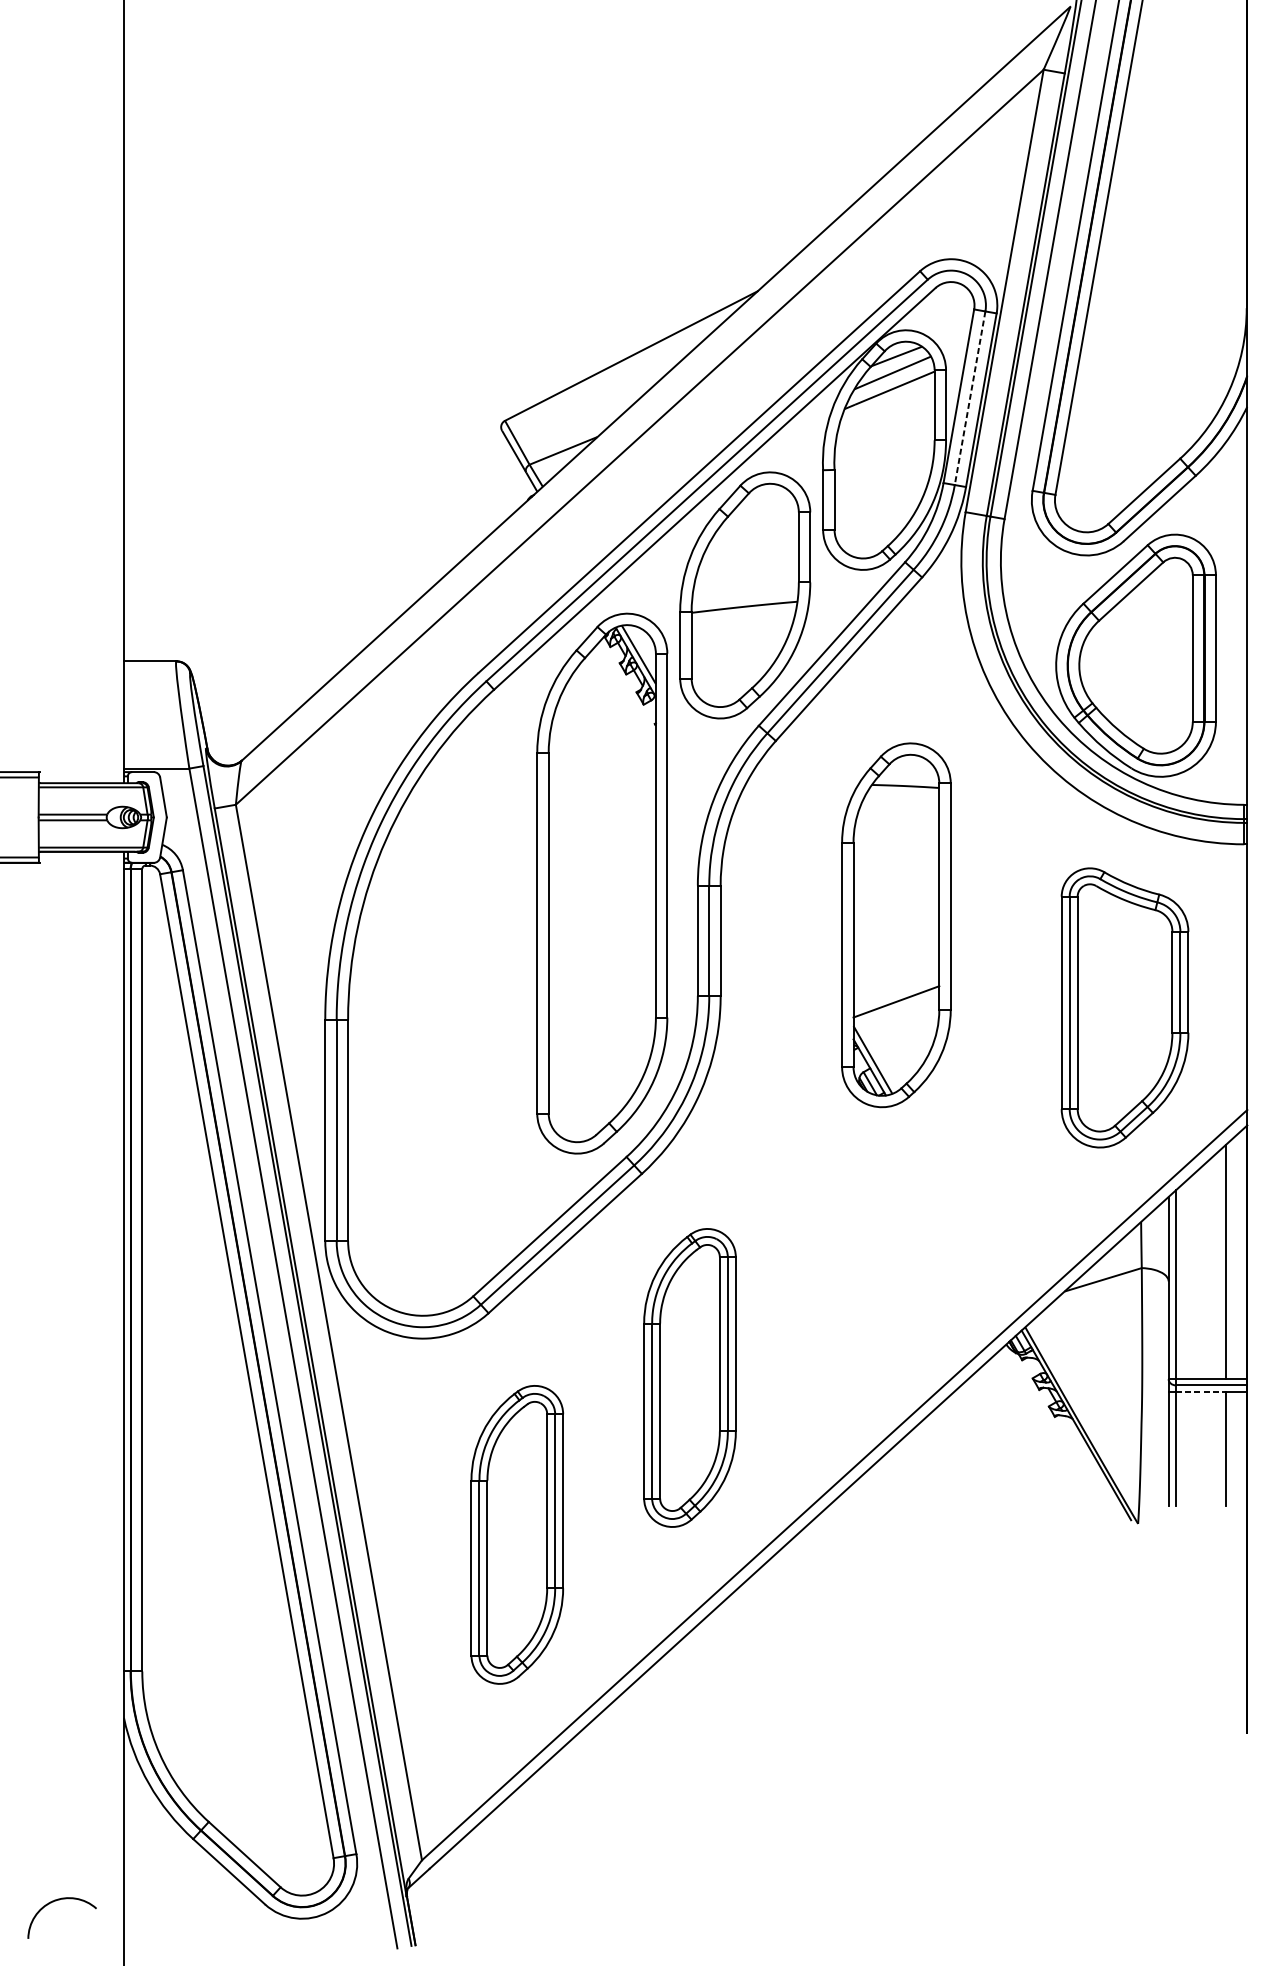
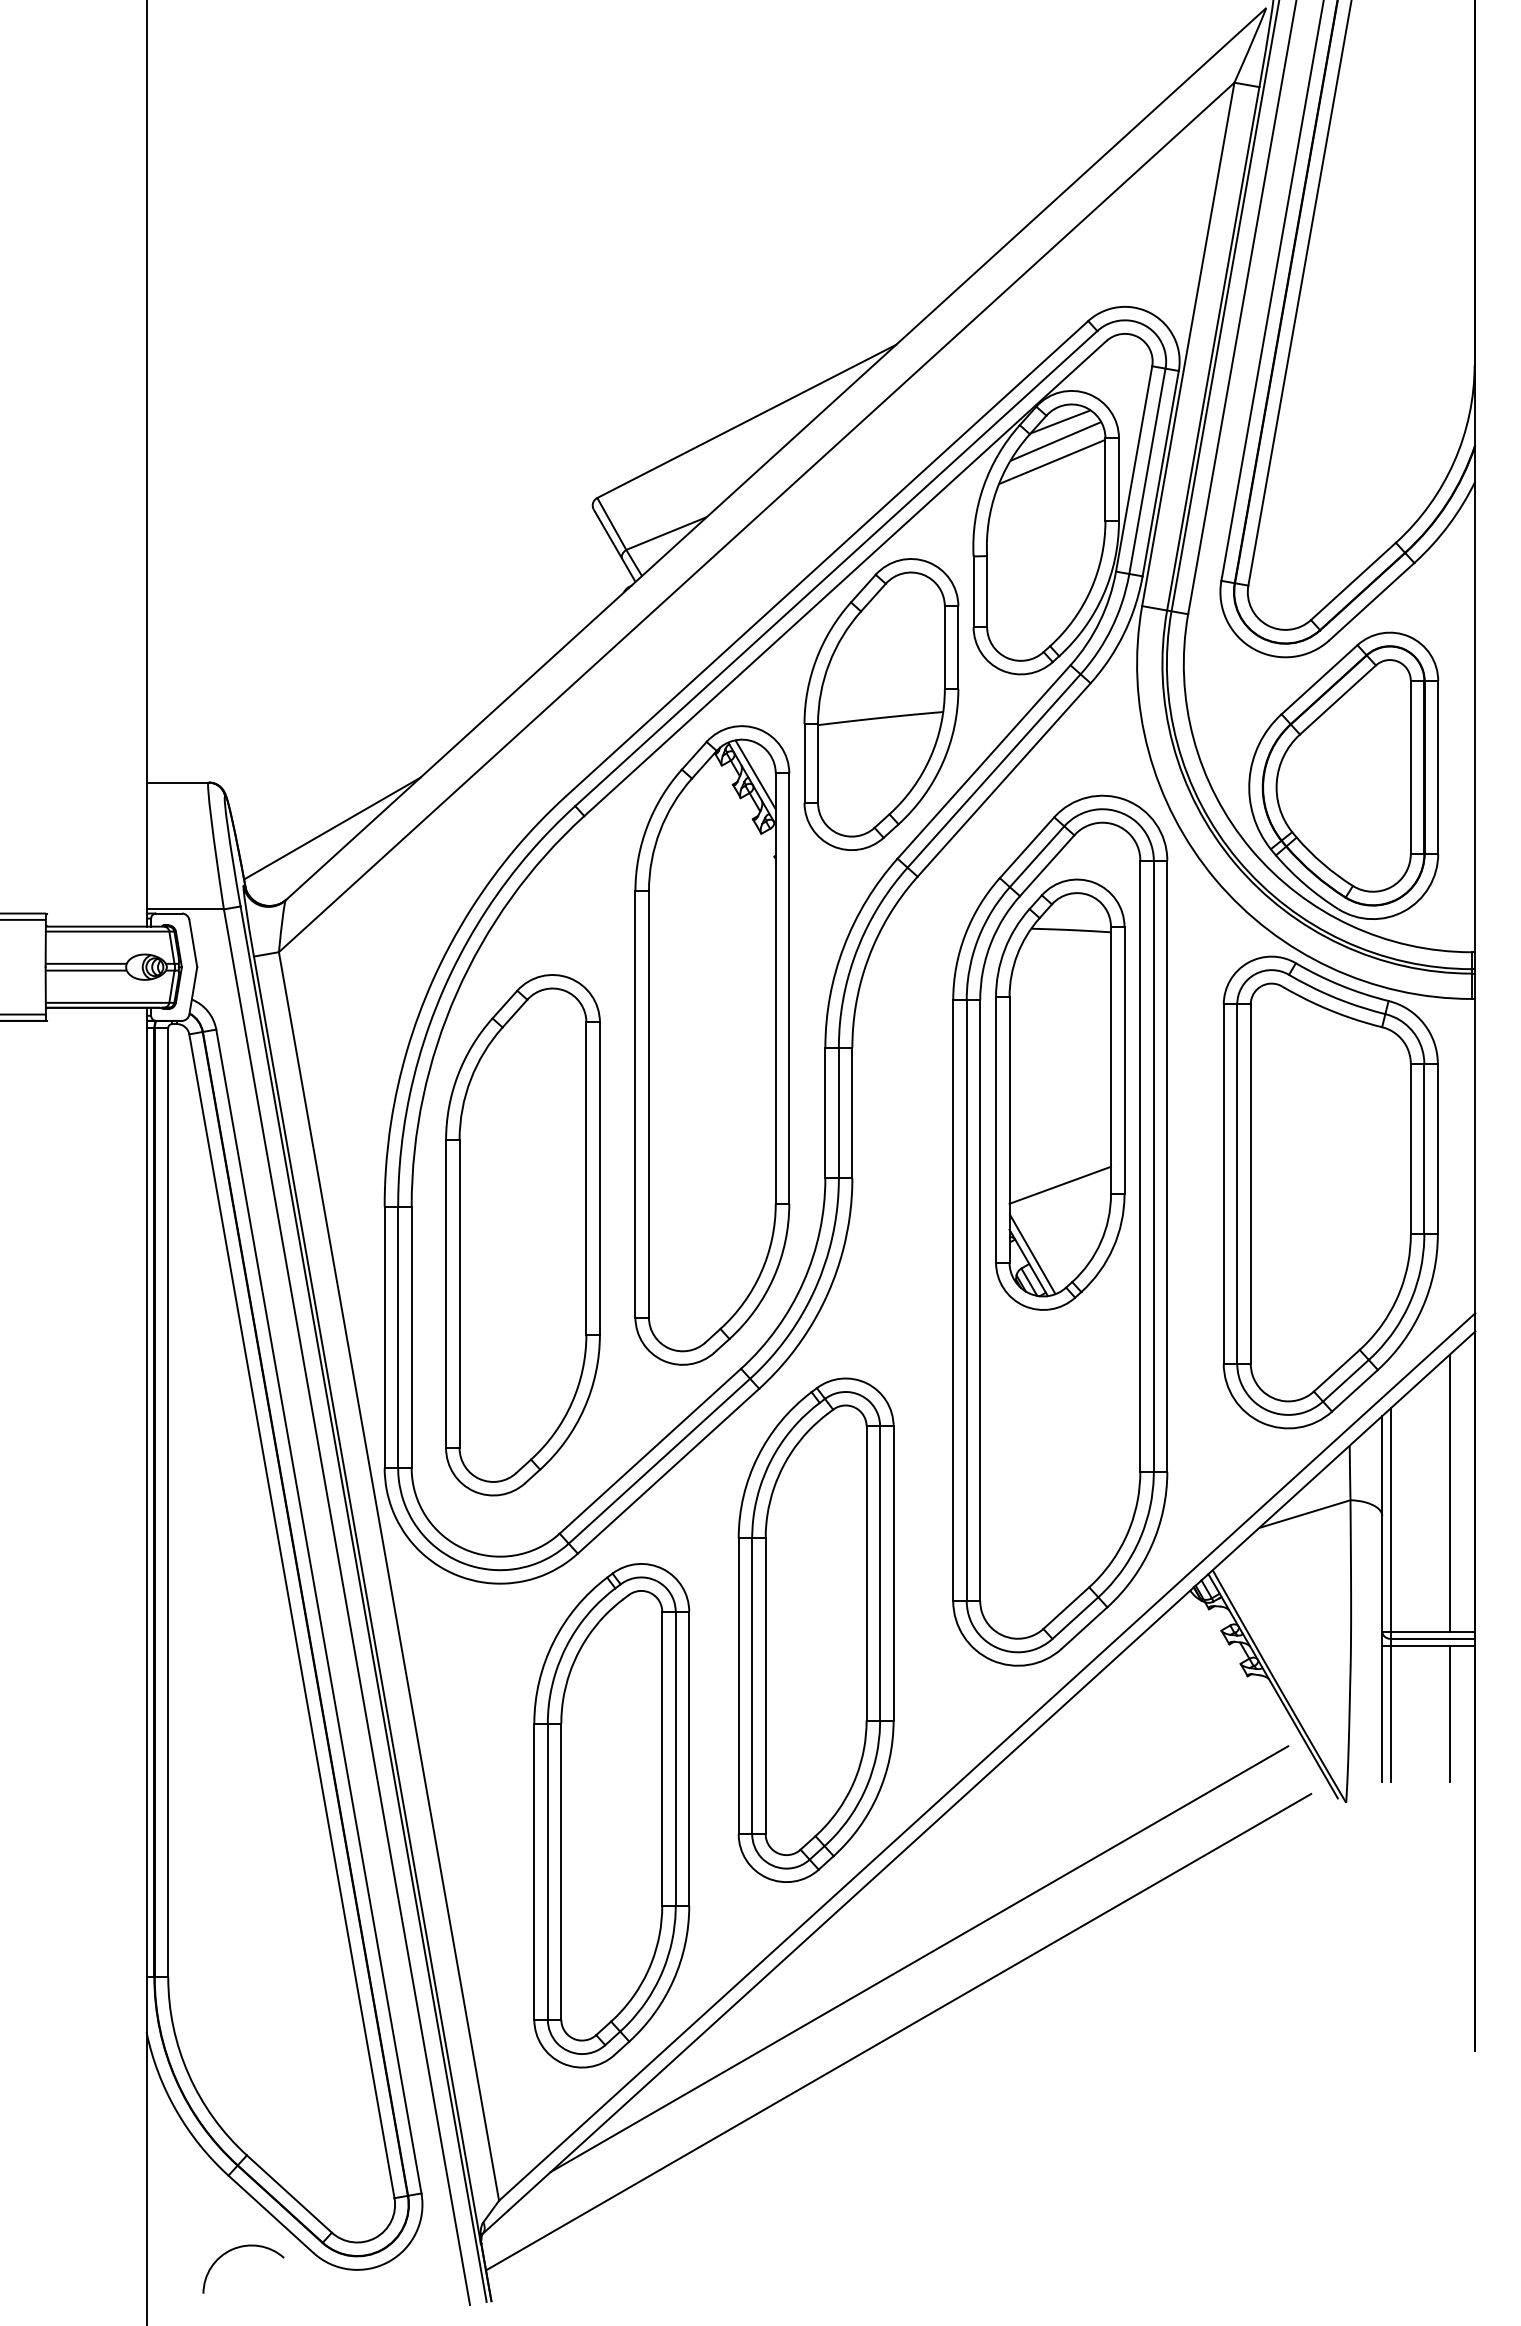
line: (970, 398) -> (1147, 471), dashed -> solid
line: (281, 700) -> (332, 828), added
part: (1124, 1007) -> (1330, 1192), size x1.43
part: (896, 1040) -> (1060, 1230), added
part: (441, 1044) -> (522, 1235), added
part: (689, 1377) -> (815, 1629), size x1.43
line: (1200, 1391) -> (1420, 1646), dashed -> solid
part: (517, 1534) -> (611, 1815), size x1.43
line: (777, 1656) -> (919, 1959), added
line: (759, 1717) -> (898, 2031), added
arc: (57, 1900) -> (238, 2248), moved

